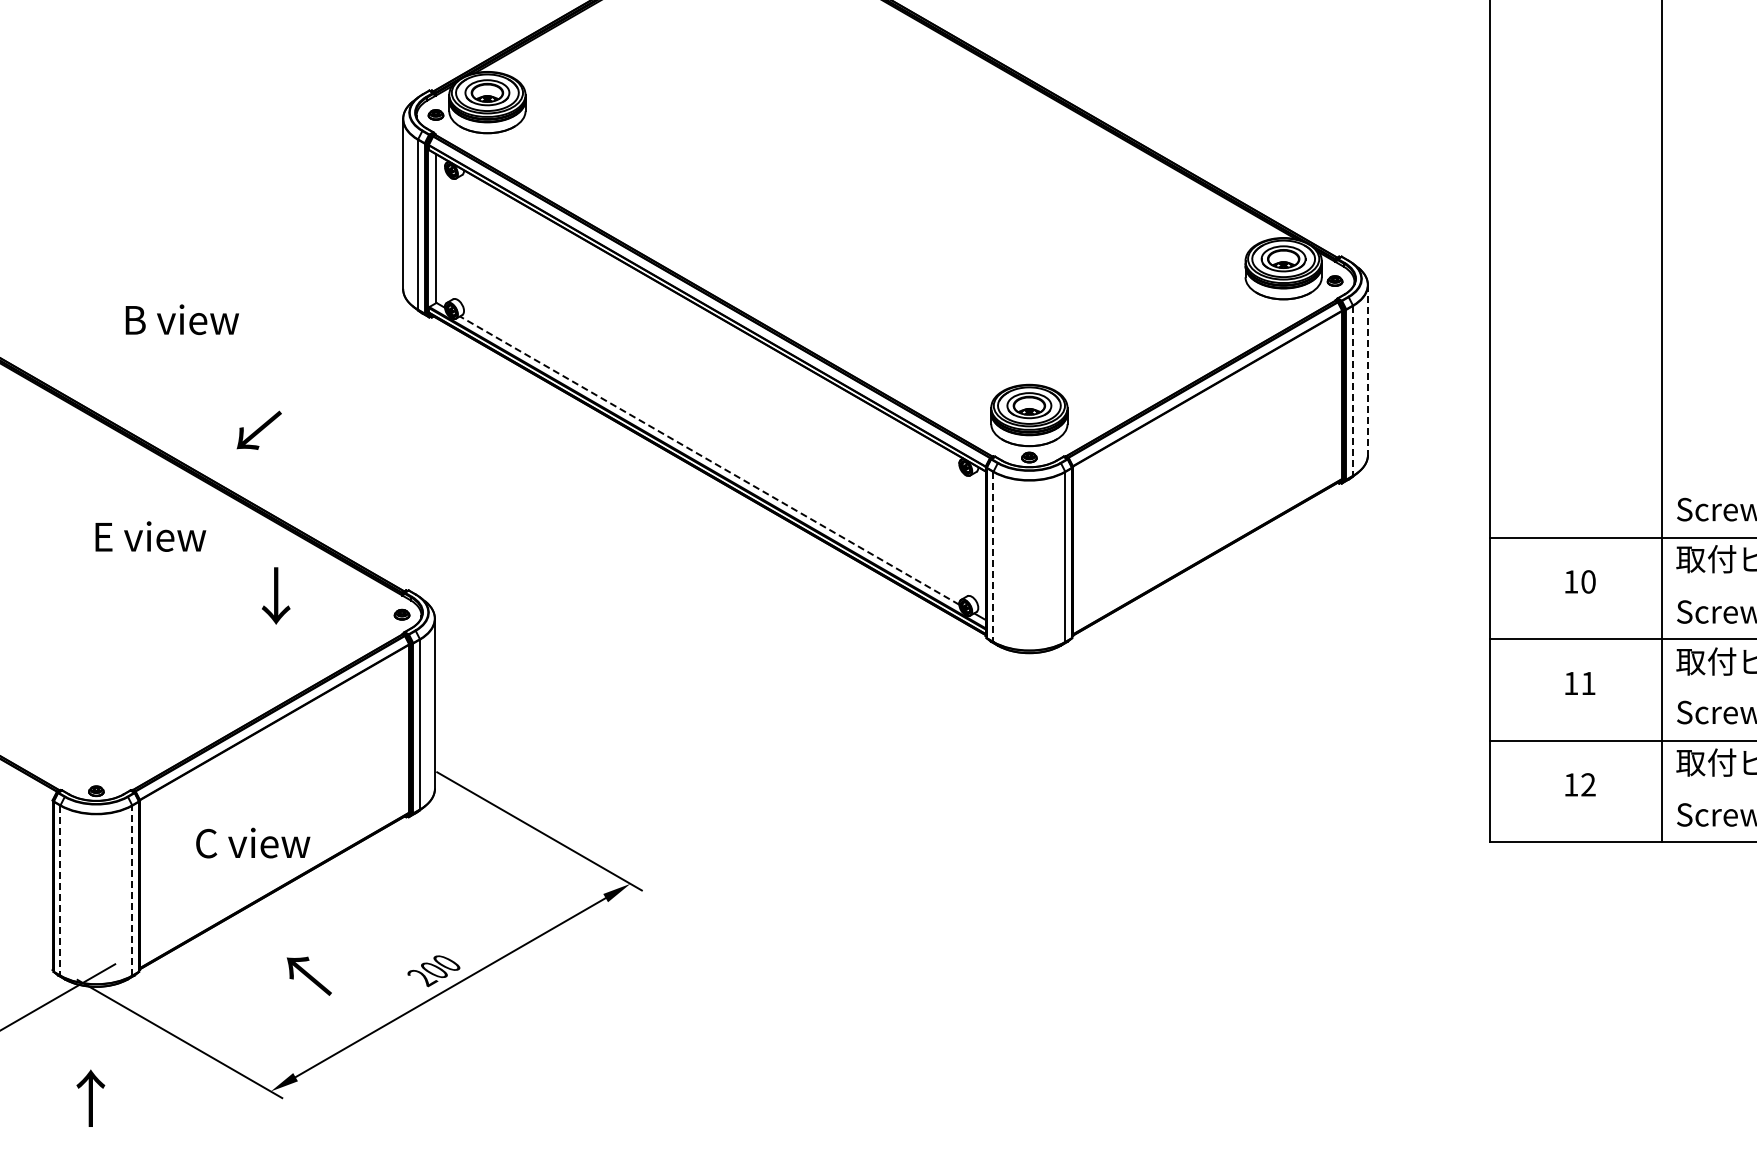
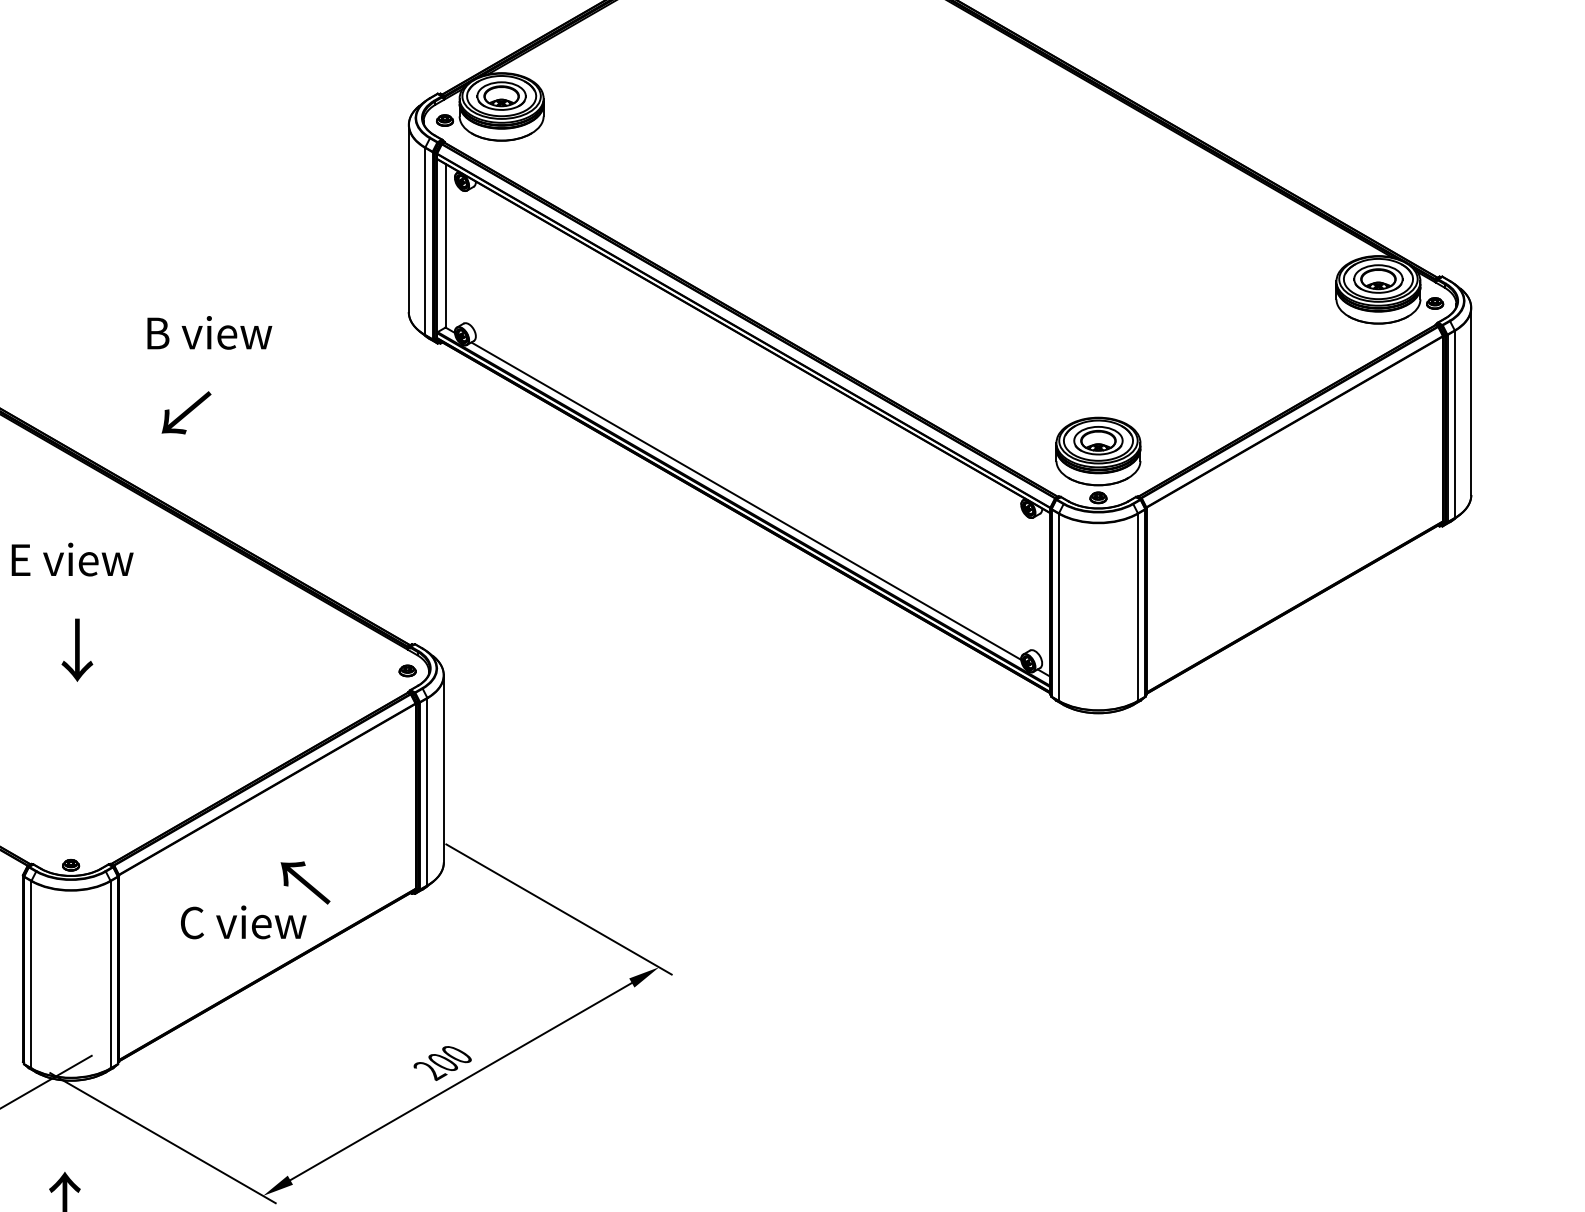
text: (181, 319) -> (208, 332), moved
line: (1367, 370) -> (1470, 401), dashed -> solid
line: (1353, 390) -> (1455, 423), dashed -> solid
text: (258, 429) -> (185, 411), moved
line: (709, 460) -> (746, 501), dashed -> solid
text: (150, 536) -> (72, 559), moved
line: (993, 556) -> (1058, 606), dashed -> solid
text: (276, 595) -> (77, 649), moved
line: (60, 890) -> (31, 974), dashed -> solid
line: (132, 890) -> (110, 974), dashed -> solid
text: (308, 975) -> (304, 882), moved

